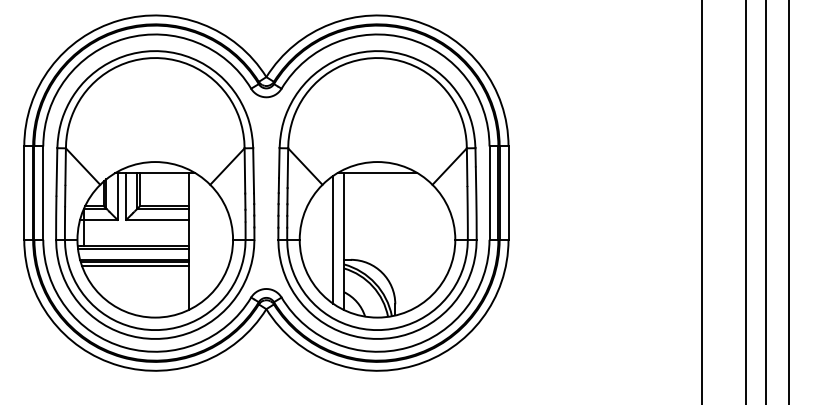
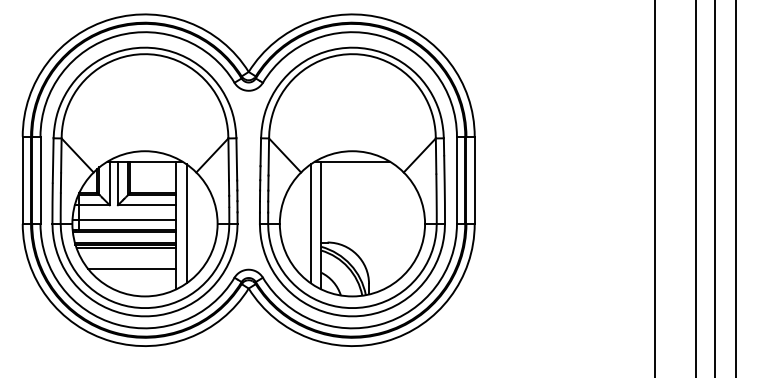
line: (133, 235) -> (124, 219), added
line: (199, 239) -> (186, 223), added
line: (141, 287) -> (132, 268), added

